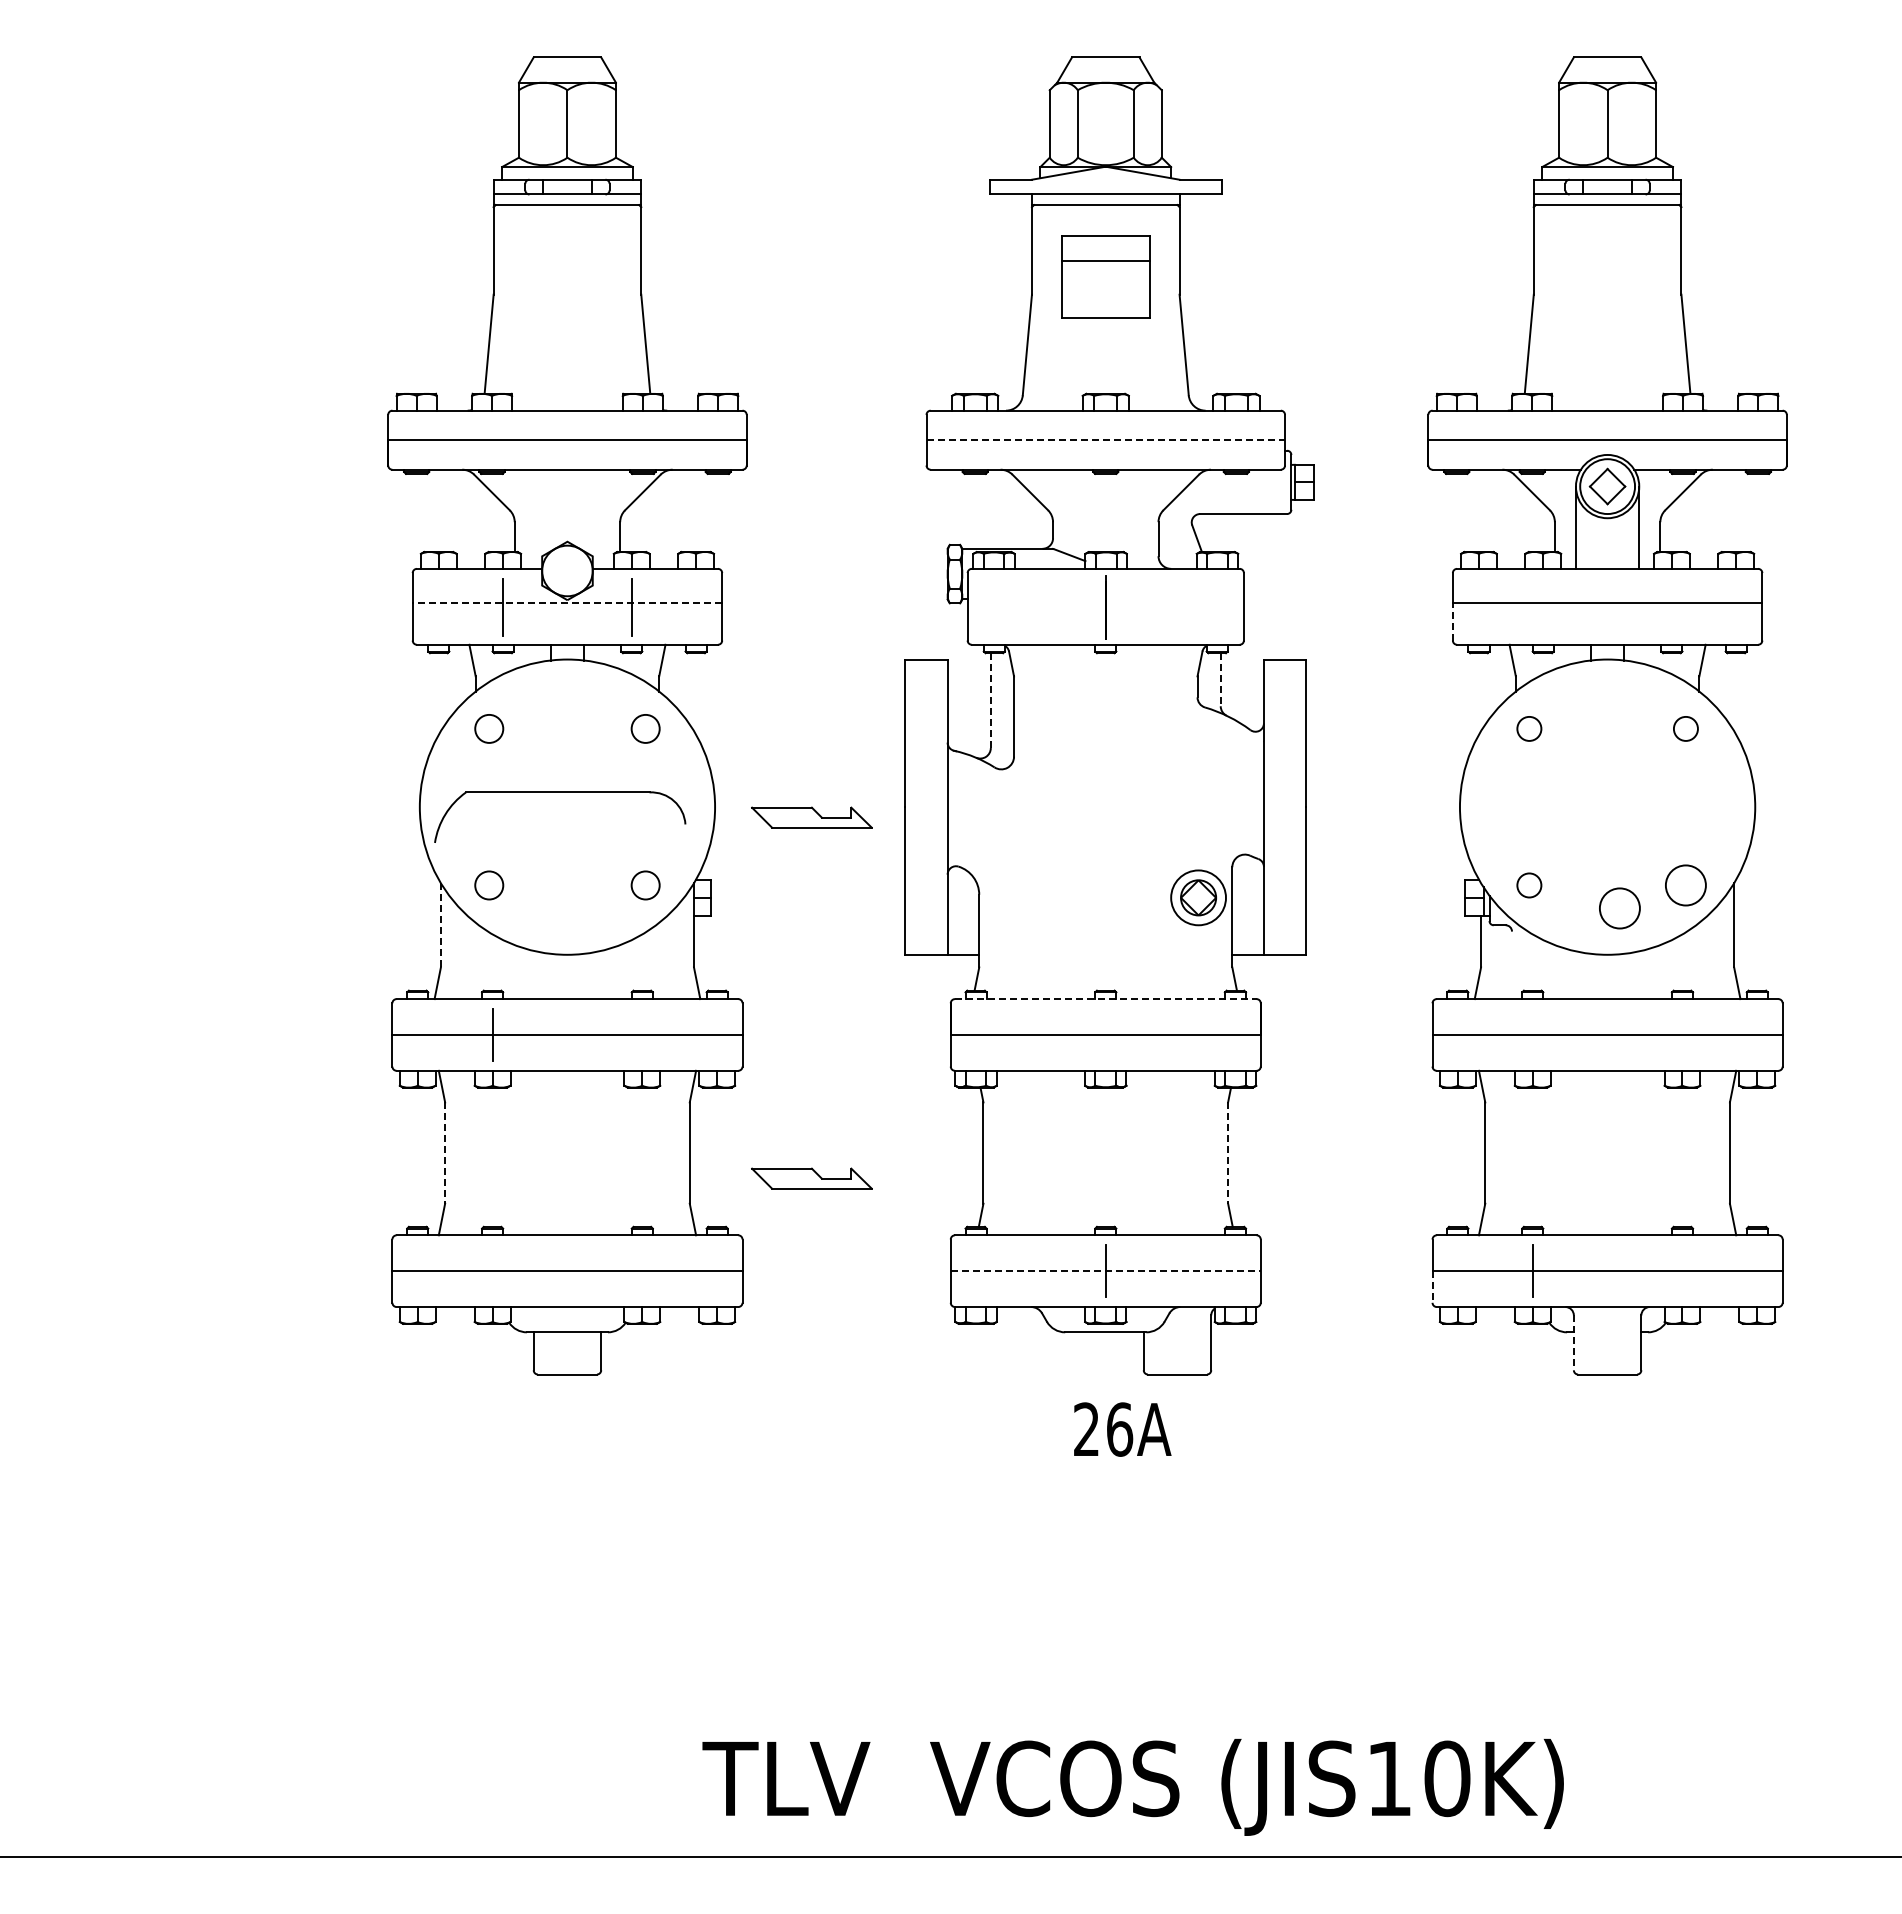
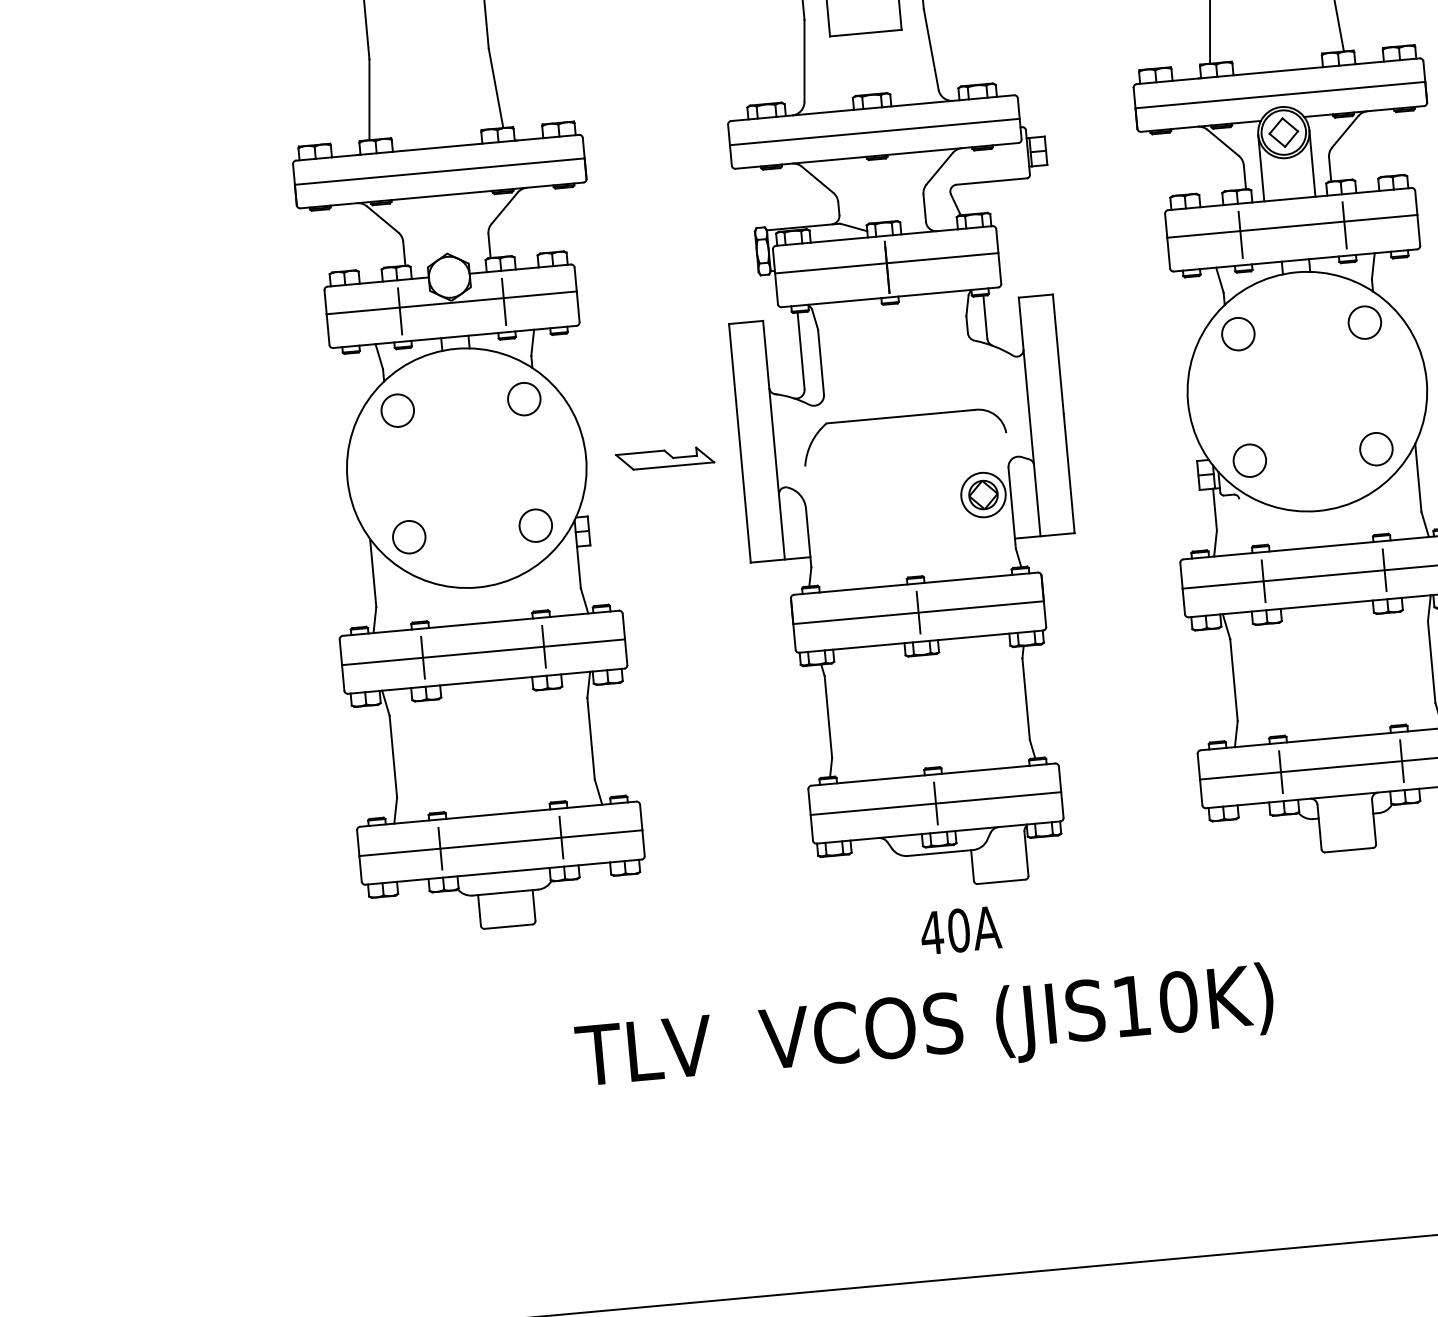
line: (1106, 440) -> (875, 132), dashed -> solid
line: (567, 602) -> (451, 302), dashed -> solid
line: (1105, 602) -> (886, 263), added
line: (1543, 606) -> (1240, 234), added
line: (1671, 606) -> (1344, 224), added
line: (1452, 621) -> (1168, 253), dashed -> solid
line: (1220, 679) -> (985, 316), dashed -> solid
line: (990, 701) -> (800, 351), dashed -> solid
circle: (489, 728) -> (398, 410), size x1.43
circle: (645, 728) -> (524, 398), size x1.43
circle: (1529, 728) -> (1238, 333), size x1.67
circle: (1685, 728) -> (1364, 322), size x1.67
part: (560, 792) -> (902, 416), moved
circle: (489, 885) -> (409, 537), size x1.43
circle: (645, 885) -> (535, 525), size x1.43
circle: (1529, 885) -> (1250, 460), size x1.67
circle: (1619, 908) -> (1324, 472), removed
line: (440, 925) -> (372, 573), dashed -> solid
line: (1105, 999) -> (915, 584), dashed -> solid
line: (642, 1034) -> (544, 646), added
line: (1105, 1034) -> (918, 612), added
line: (1532, 1034) -> (1263, 580), added
line: (1682, 1034) -> (1384, 569), added
line: (445, 1153) -> (393, 757), dashed -> solid
line: (1228, 1153) -> (1026, 699), dashed -> solid
part: (811, 1178) -> (691, 750), removed
line: (492, 1270) -> (440, 848), added
line: (642, 1270) -> (561, 837), added
line: (1682, 1270) -> (1401, 760), added
line: (1106, 1271) -> (936, 803), dashed -> solid
line: (1432, 1286) -> (1201, 791), dashed -> solid
line: (1573, 1343) -> (1319, 827), dashed -> solid
text: (1102, 1429) -> (944, 931), 26A -> 40A
text: (1132, 1787) -> (924, 1032), moved

